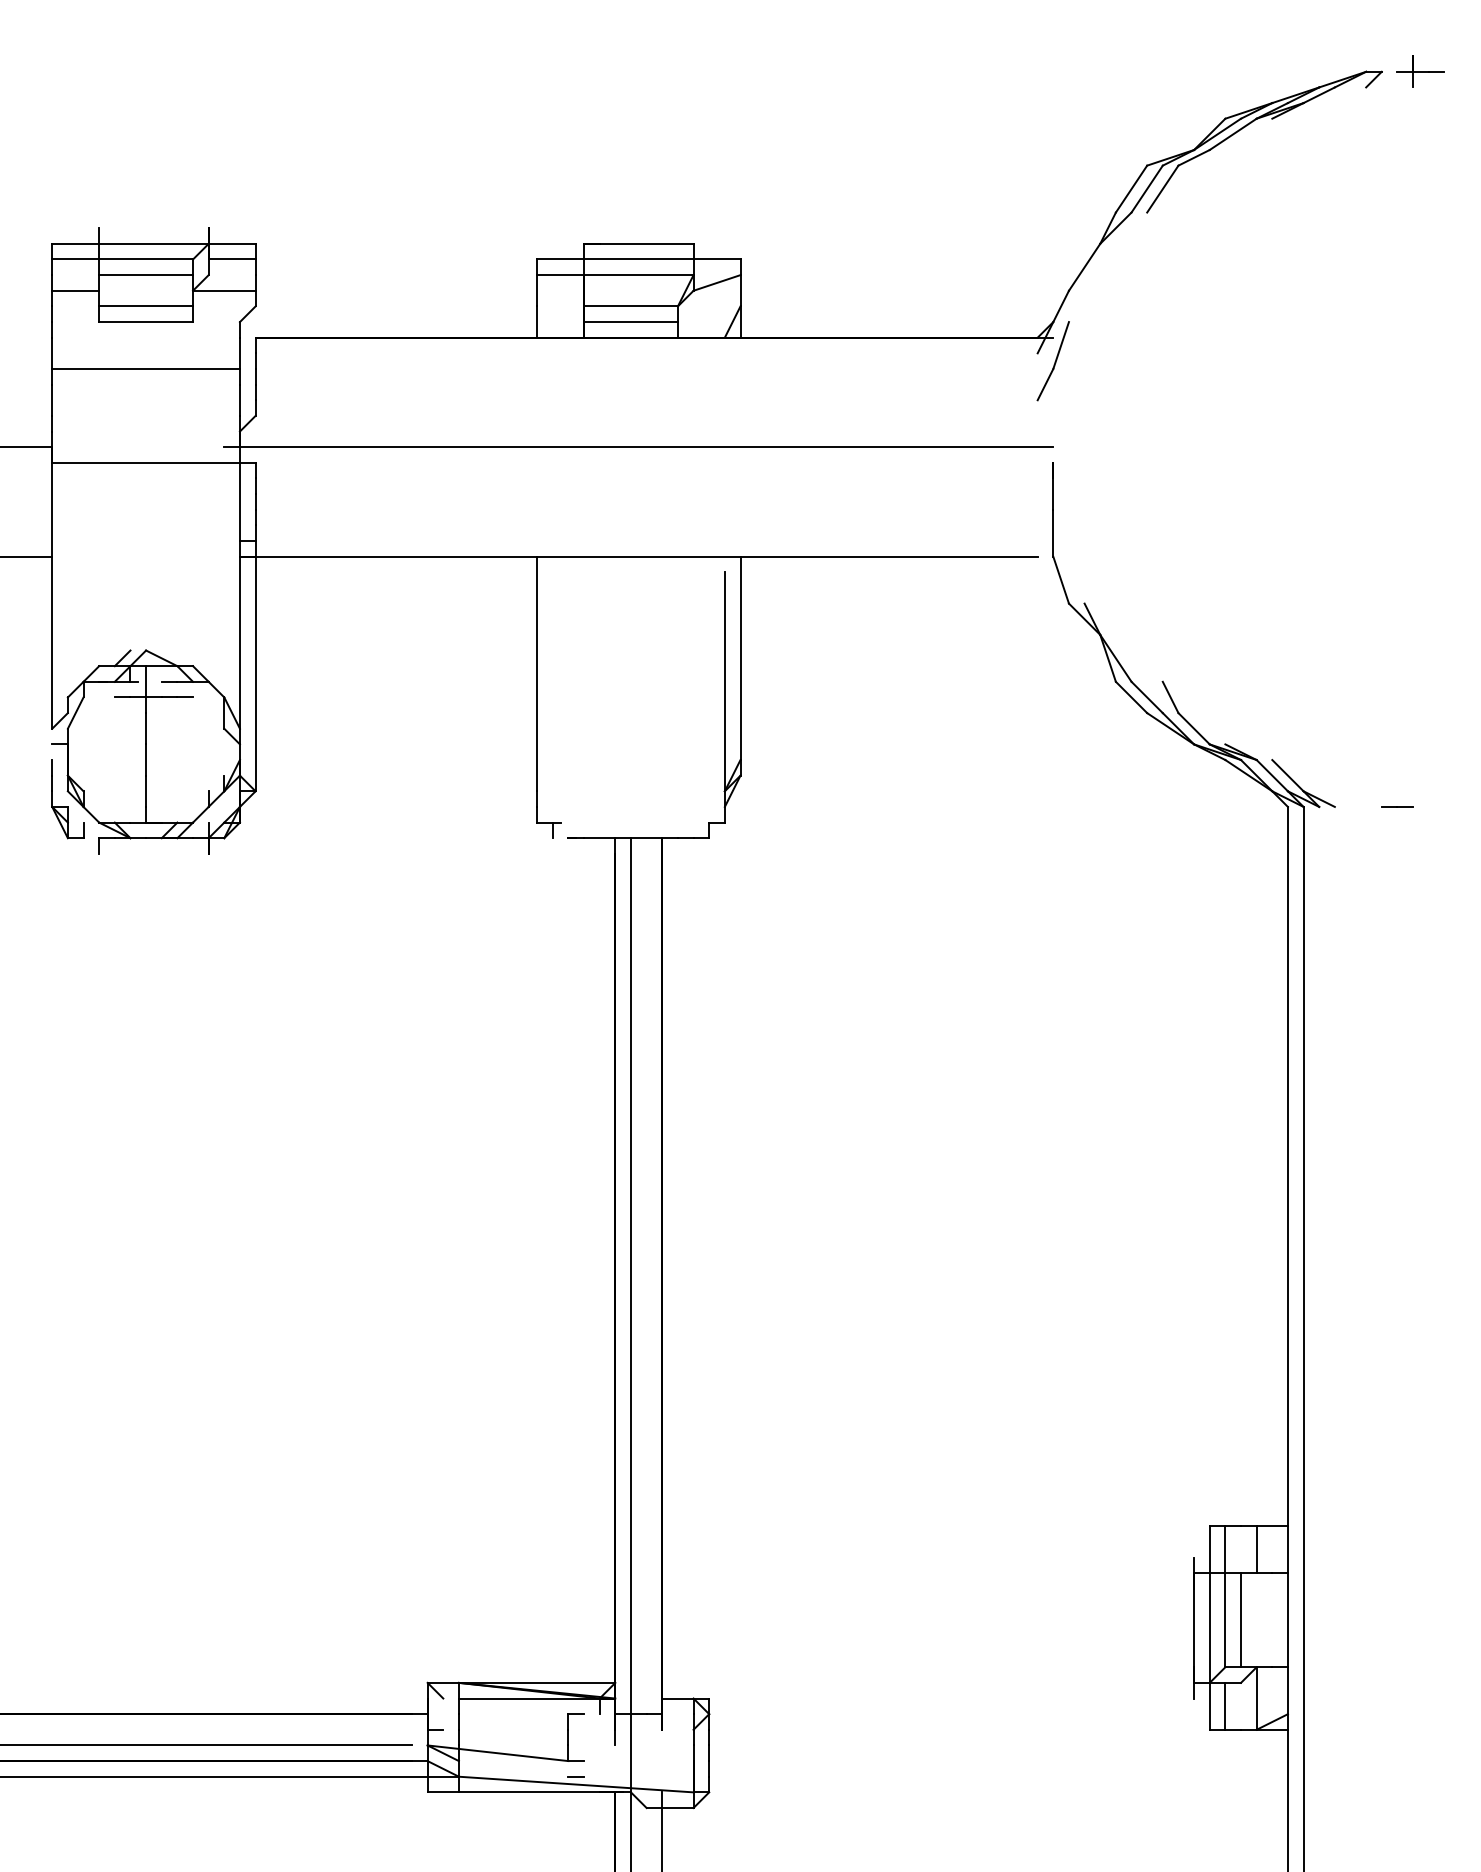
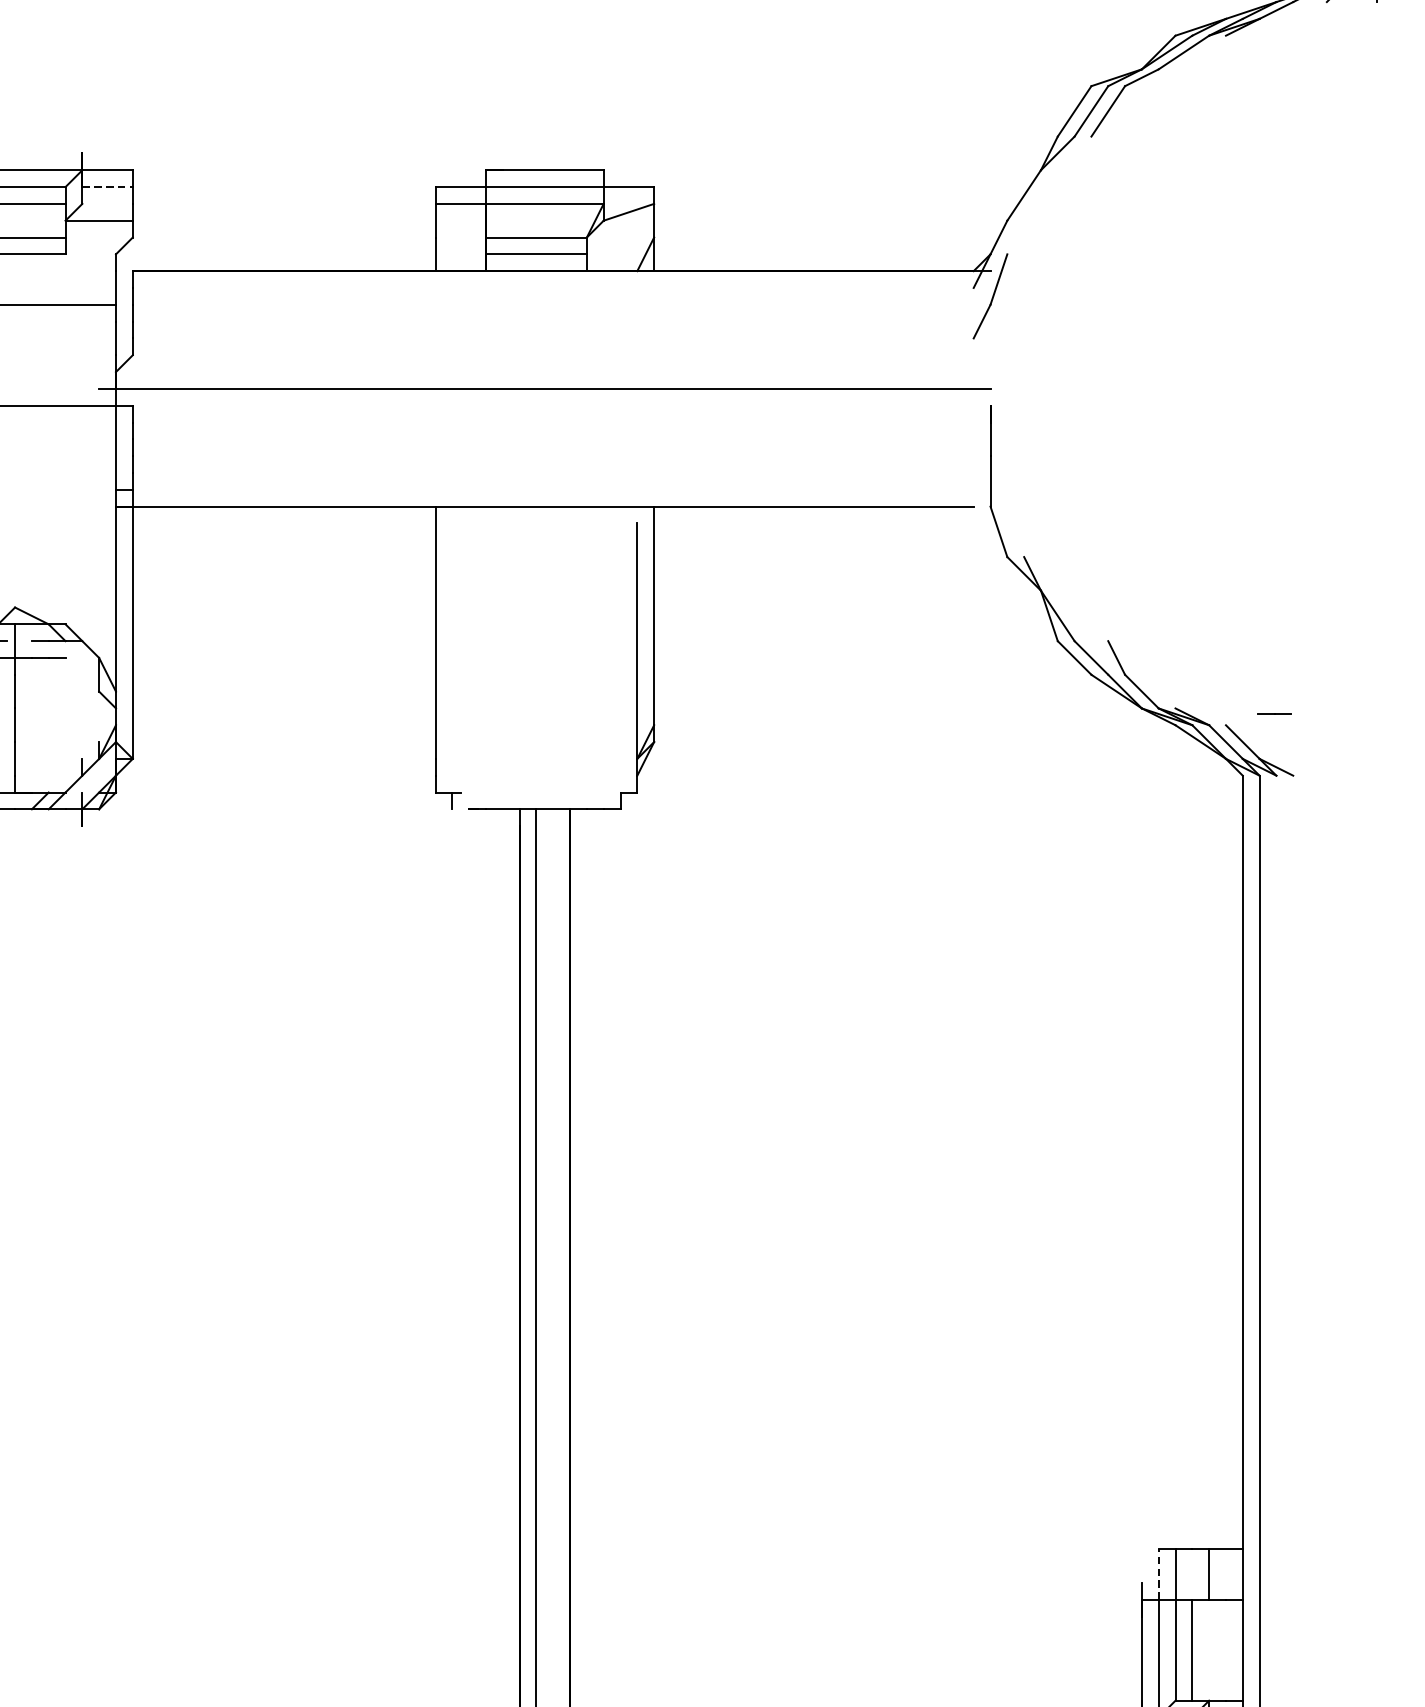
line: (232, 259) -> (107, 187), solid -> dashed
line: (1397, 806) -> (1274, 713), moved
line: (1209, 1549) -> (1158, 1574), solid -> dashed

